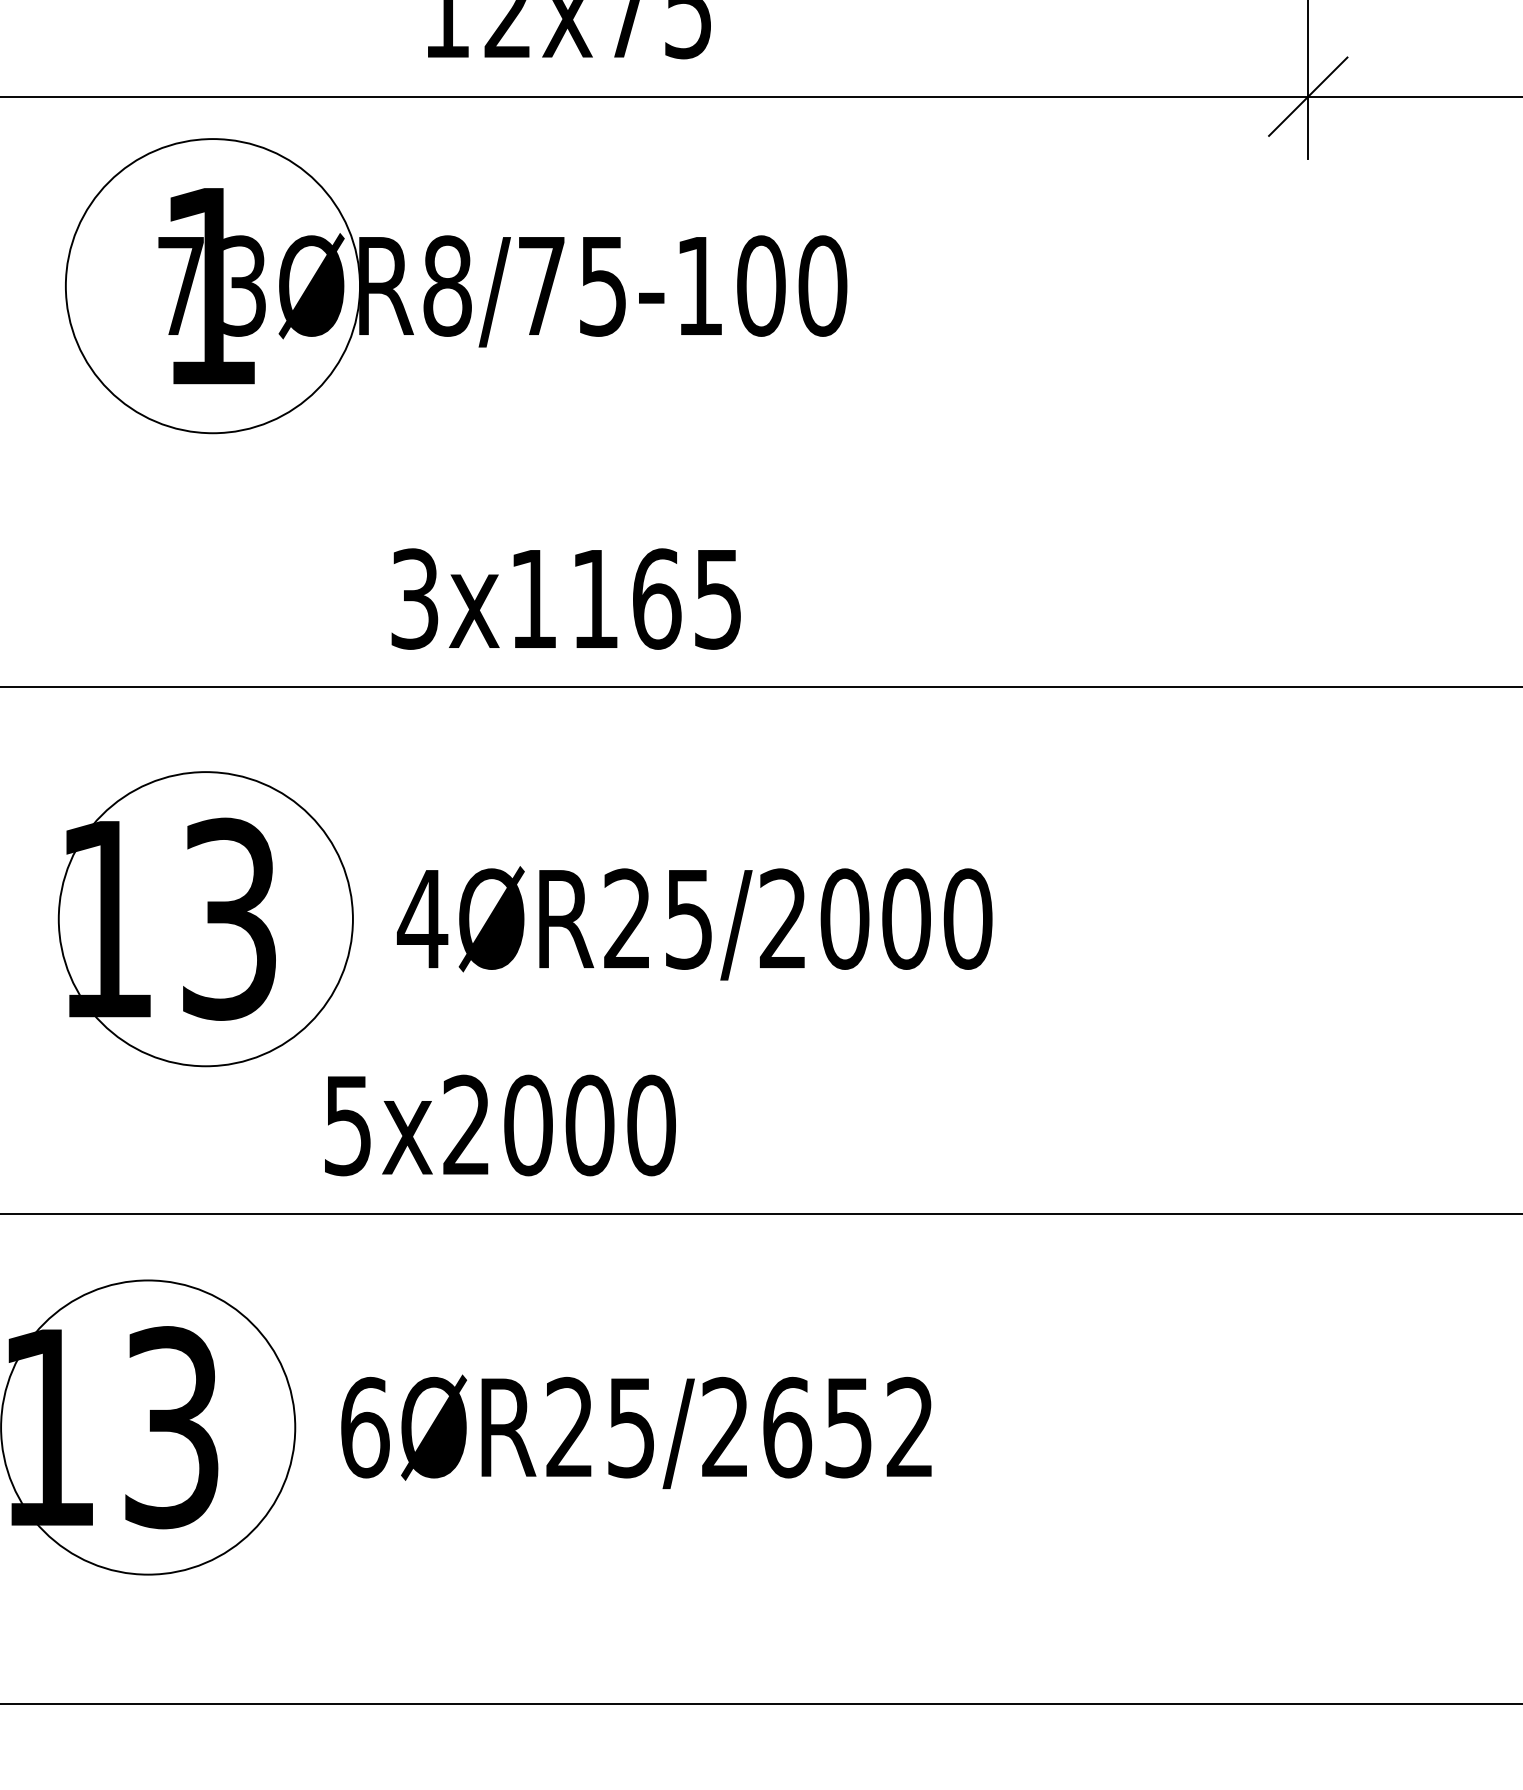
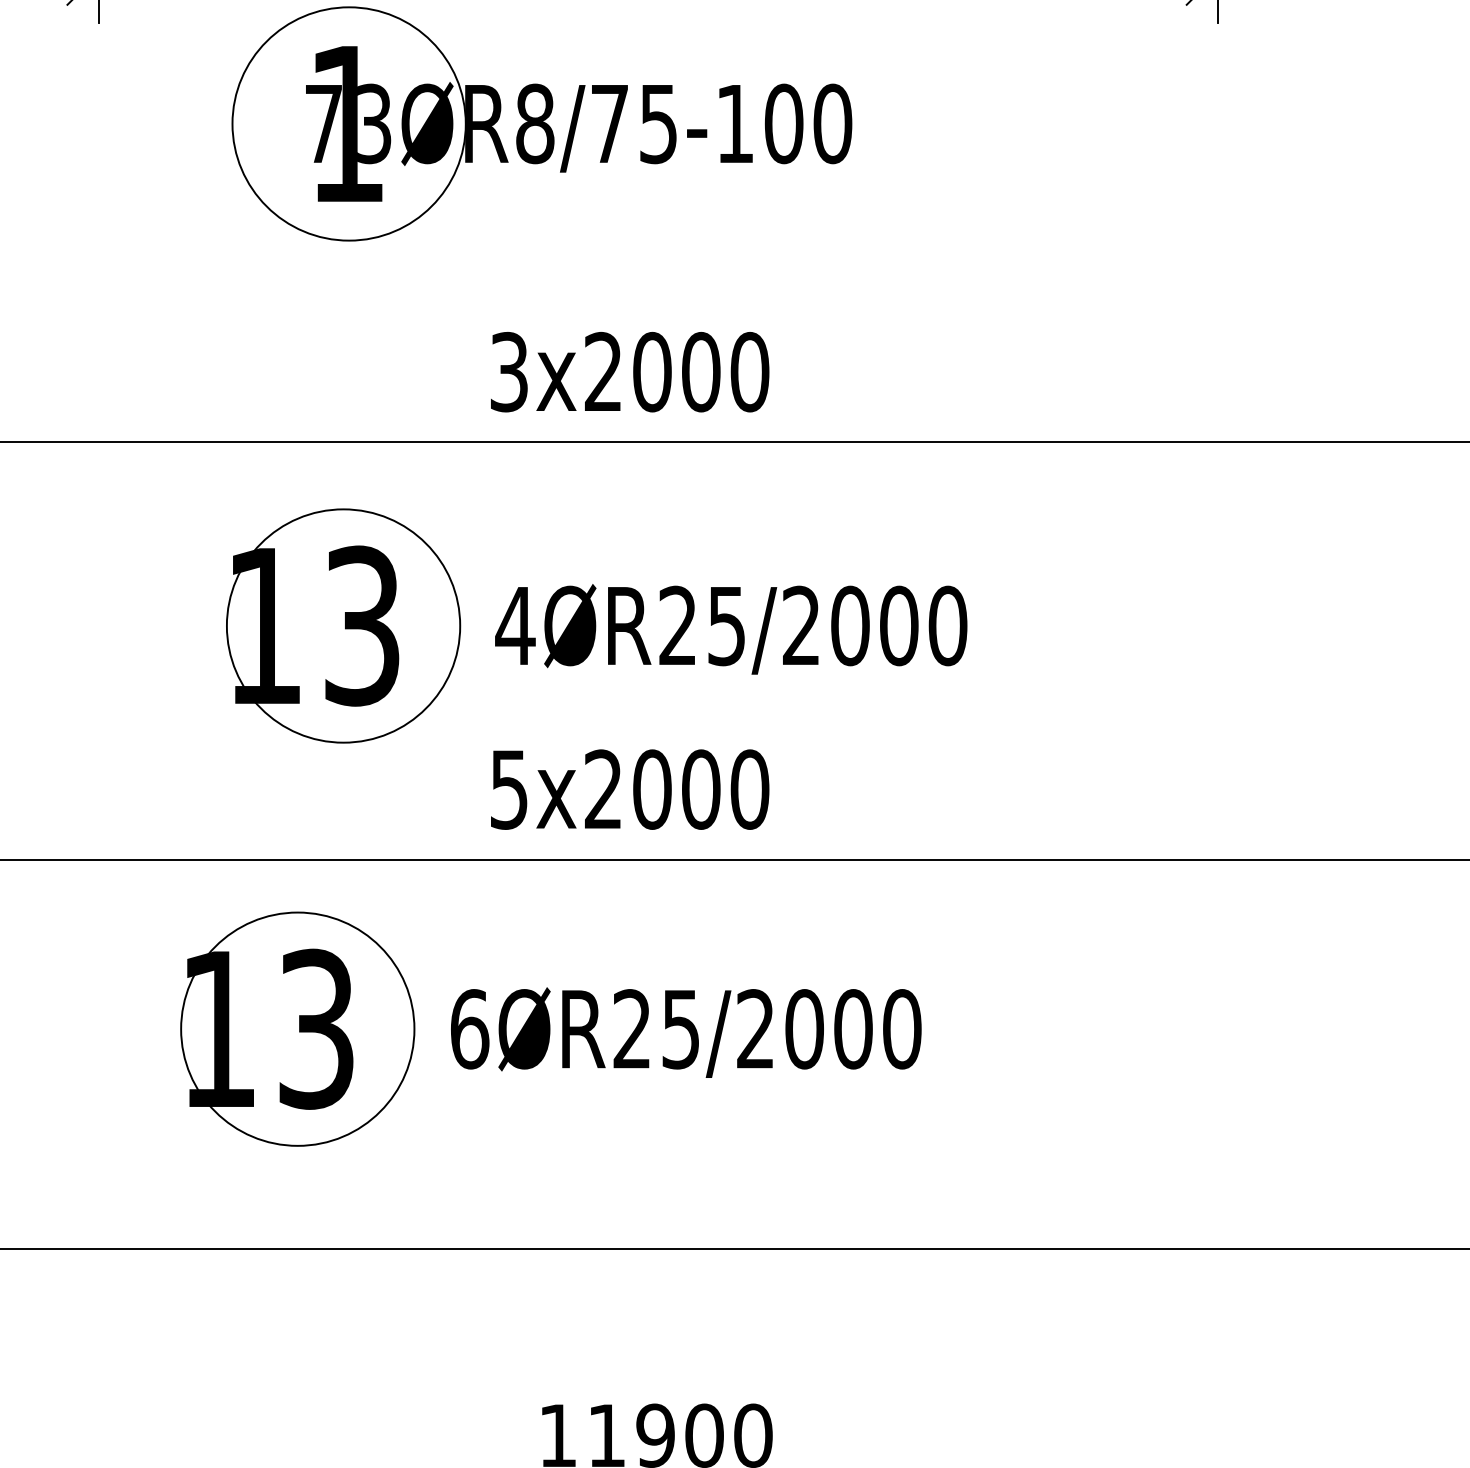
text: (626, 598) -> (677, 371), 3x1165 -> 3x2000
text: (500, 1125) -> (630, 789), moved
text: (848, 1427) -> (853, 1029), 6ØR25/2652 -> 6ØR25/2000

